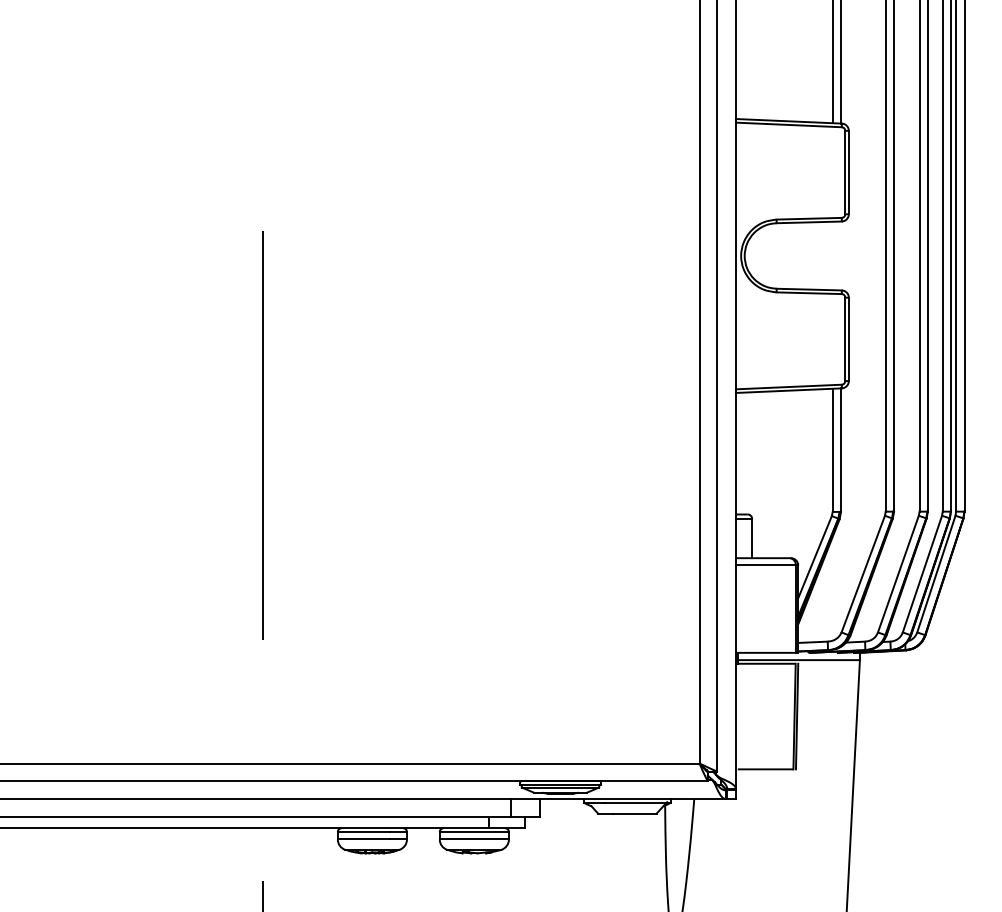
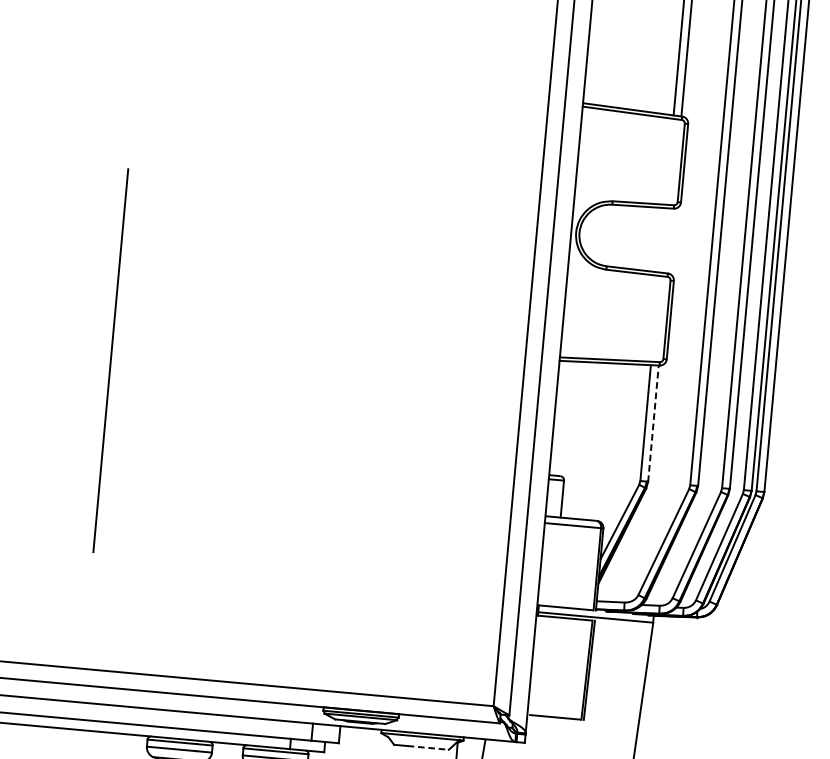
line: (840, 450) -> (652, 423), solid -> dashed
line: (634, 813) -> (428, 747), solid -> dashed

